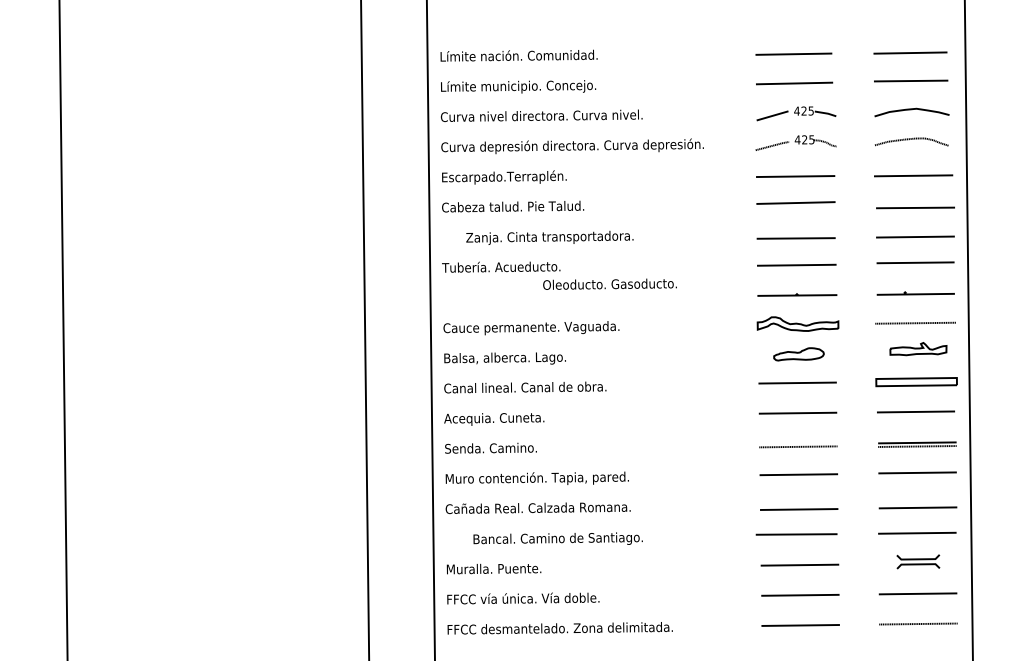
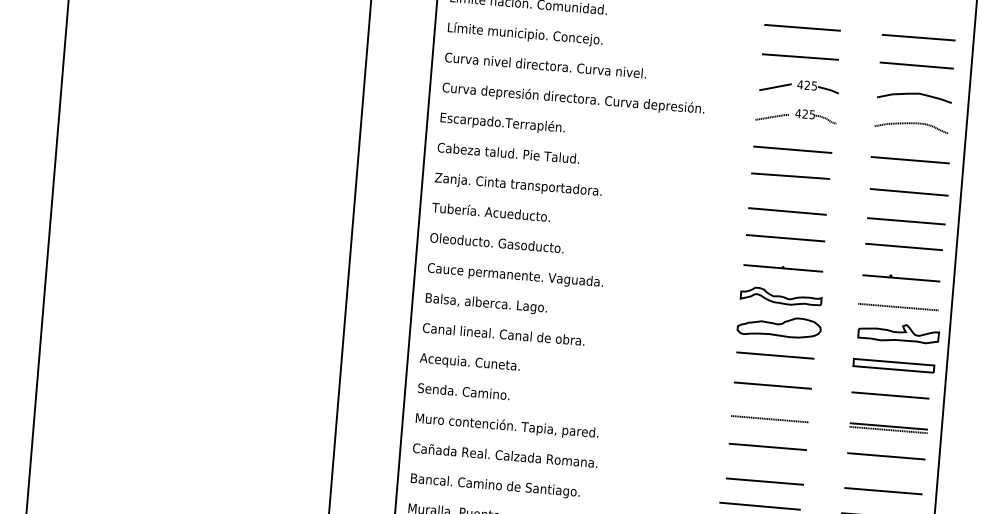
text: (549, 237) -> (518, 185), moved
text: (609, 283) -> (496, 242), moved
part: (918, 348) -> (898, 332), size x1.43
part: (798, 354) -> (778, 327), size x1.67
text: (557, 538) -> (494, 485), moved

